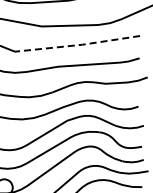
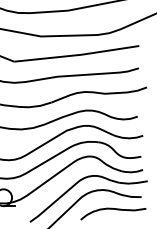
line: (78, 45) -> (77, 55), dashed -> solid

